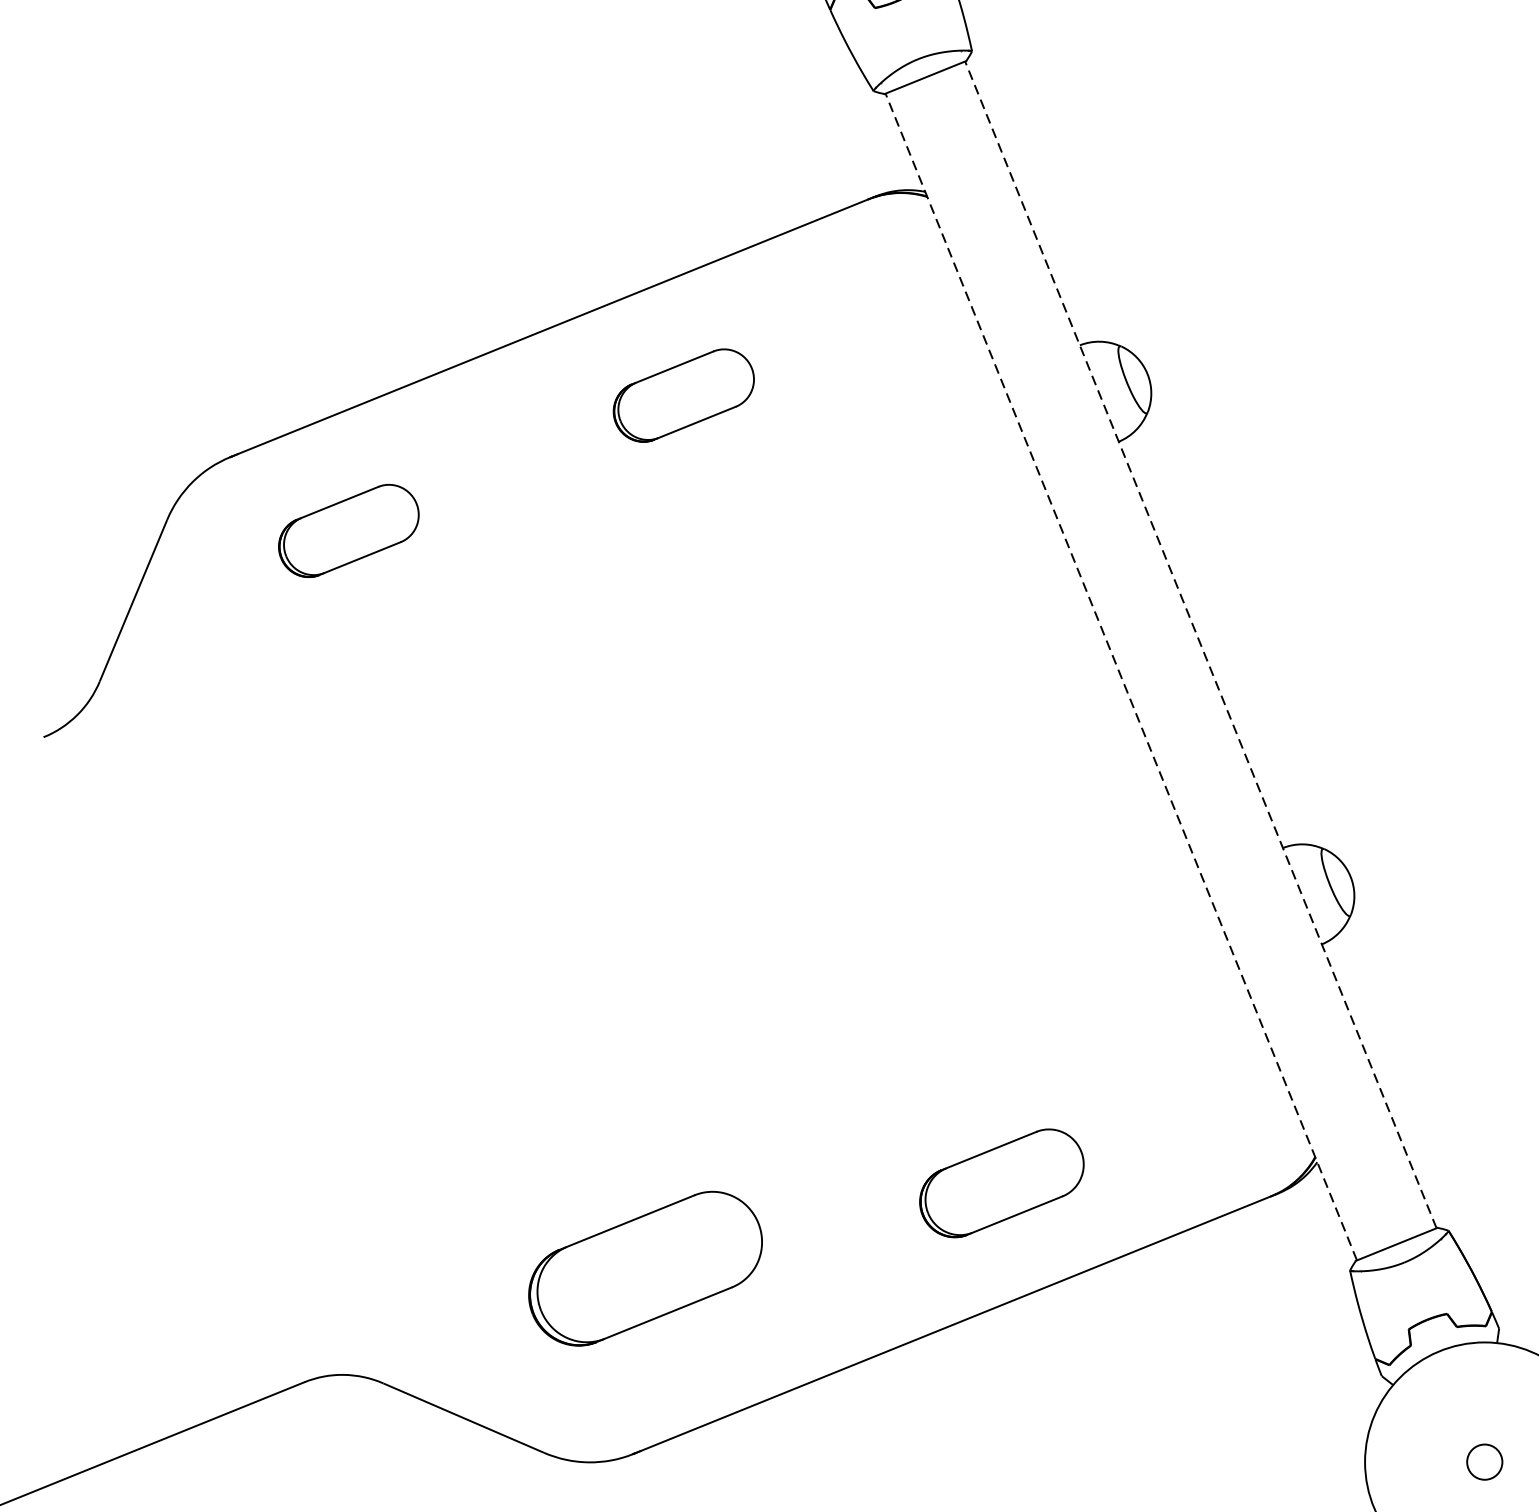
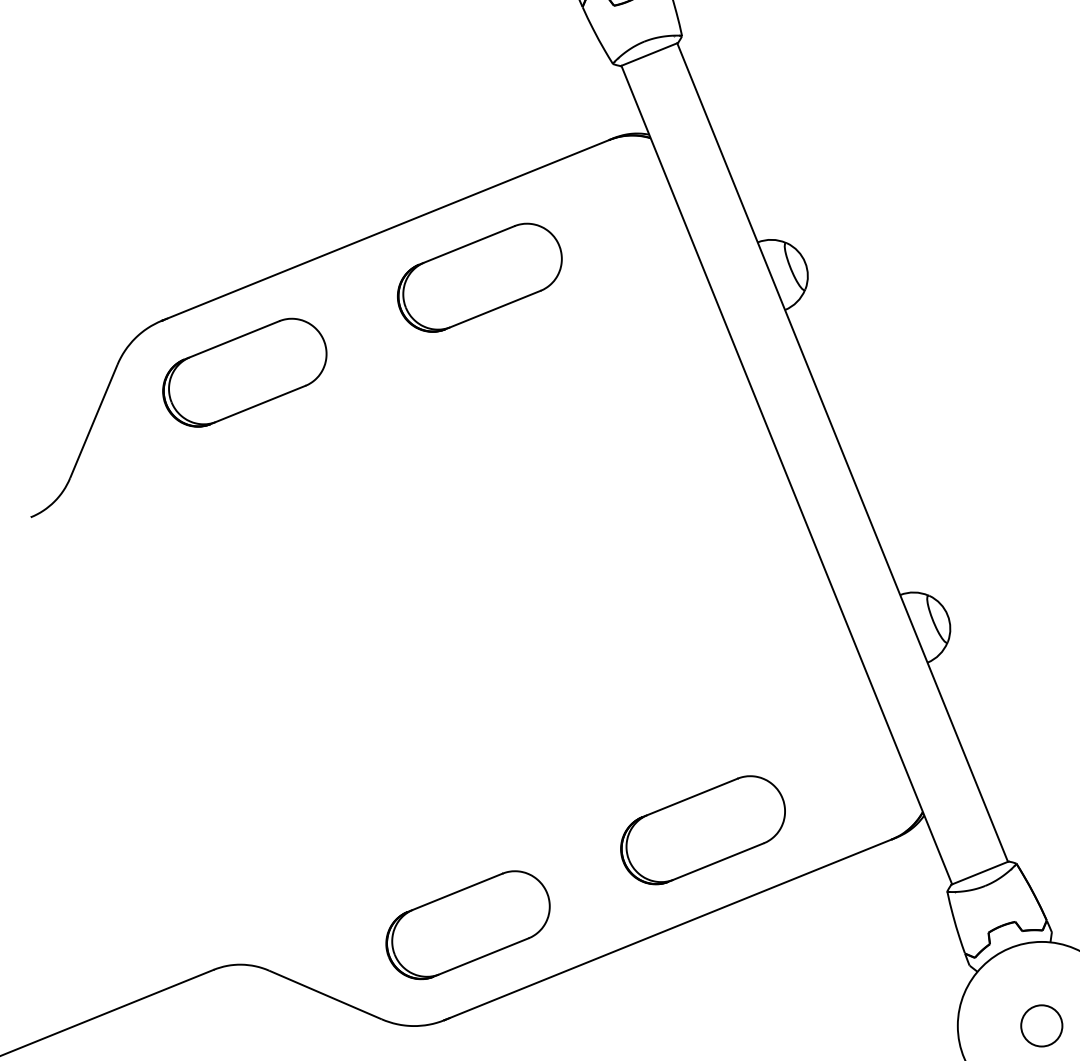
part: (683, 395) -> (479, 277), size x1.67
part: (348, 530) -> (244, 372), size x1.67
line: (1200, 644) -> (842, 452), dashed -> solid
line: (1120, 676) -> (786, 474), dashed -> solid
part: (1001, 1183) -> (702, 830), size x1.43
part: (644, 1269) -> (467, 925), moved
circle: (1484, 1461) -> (1041, 1025), size x1.67

